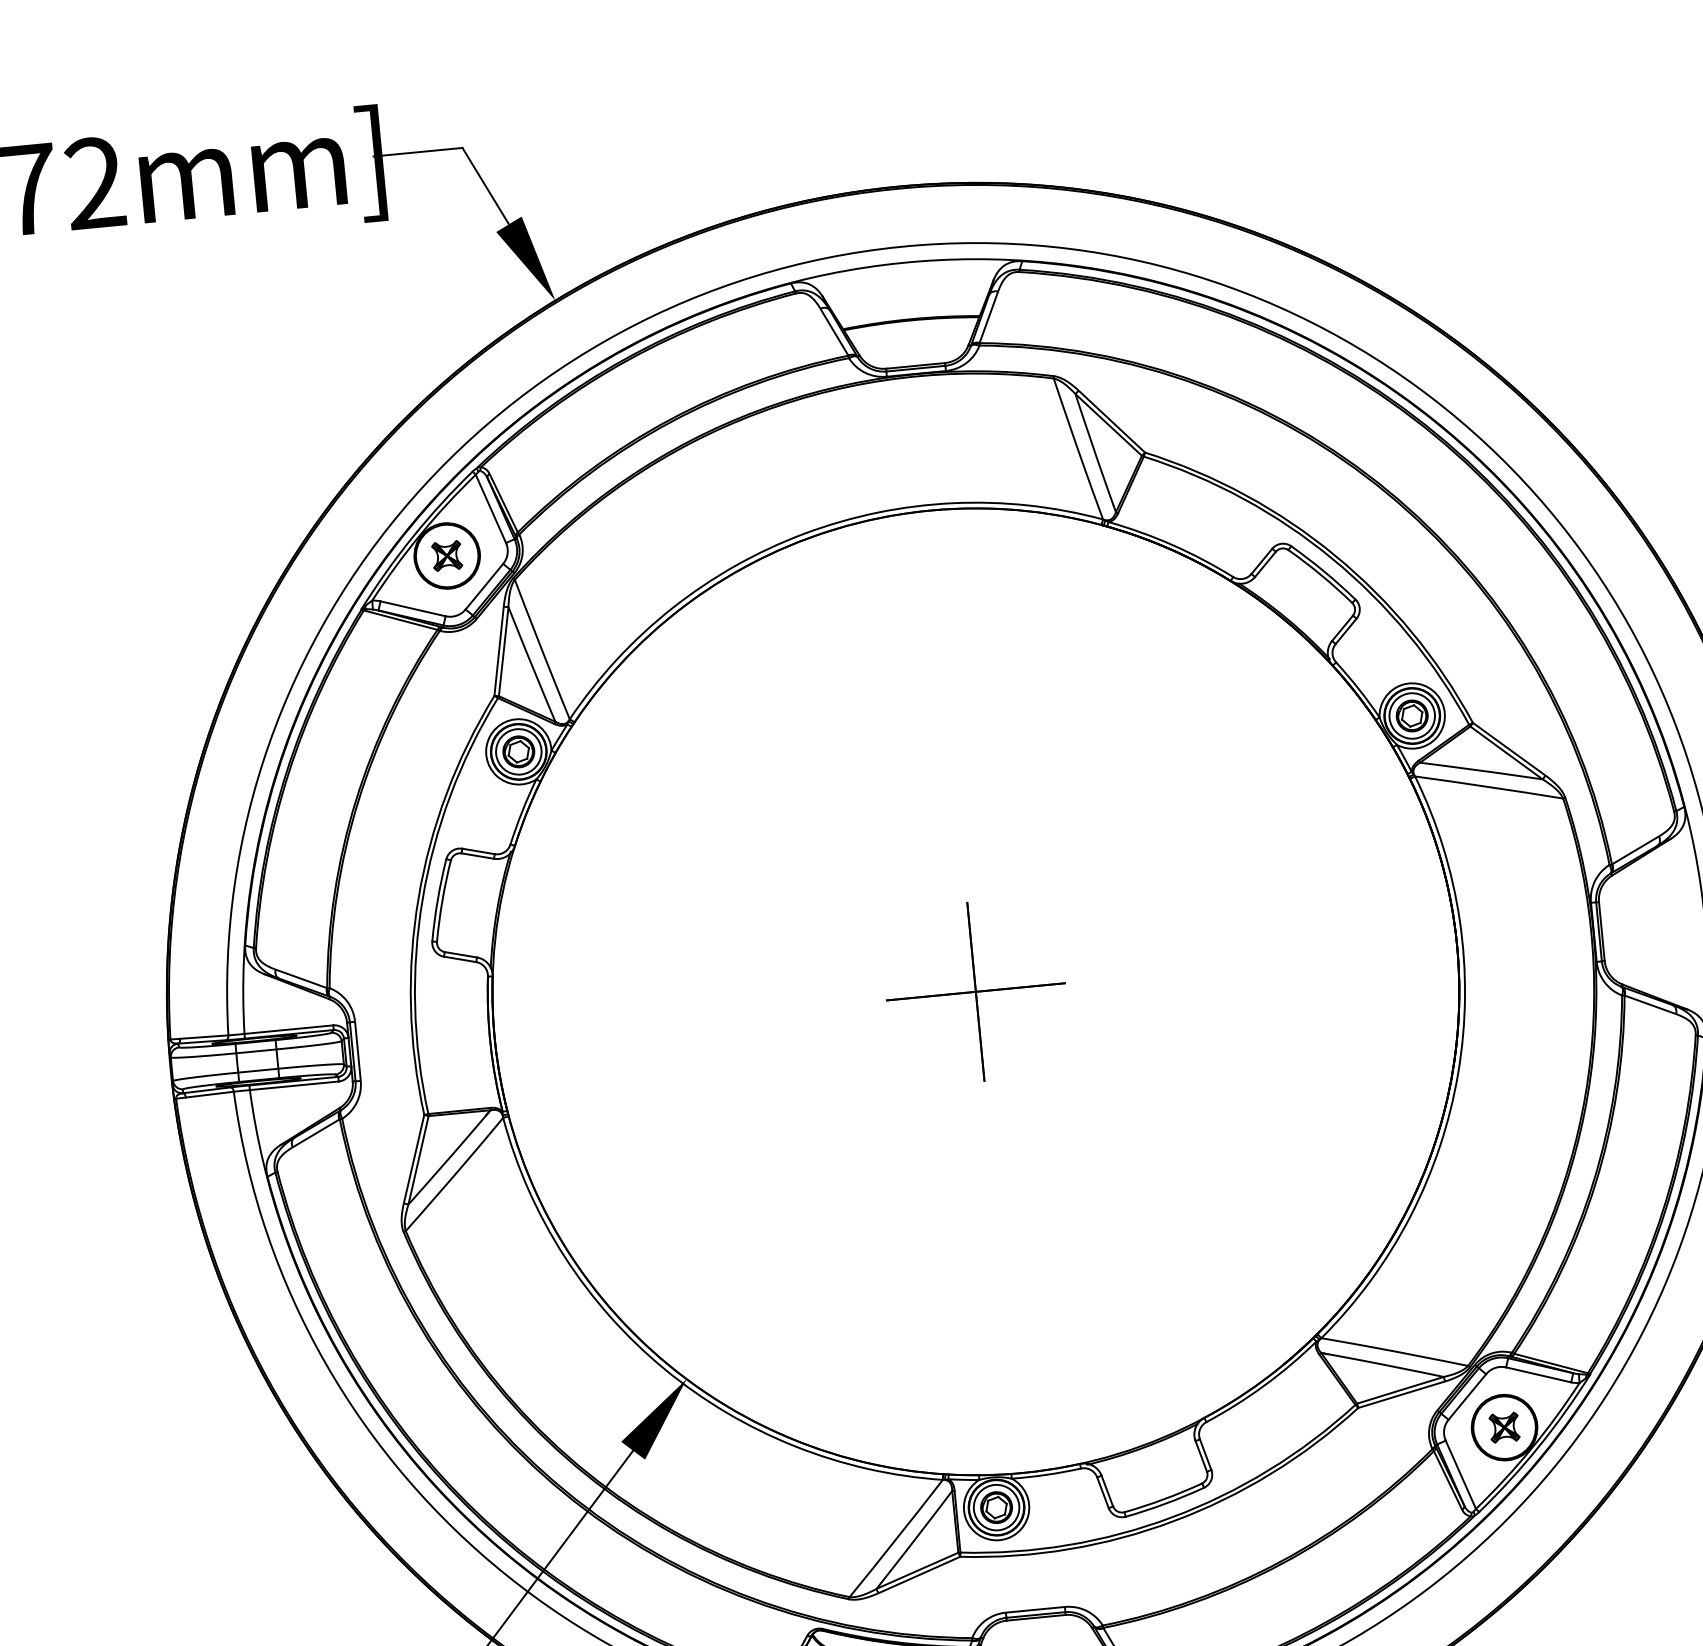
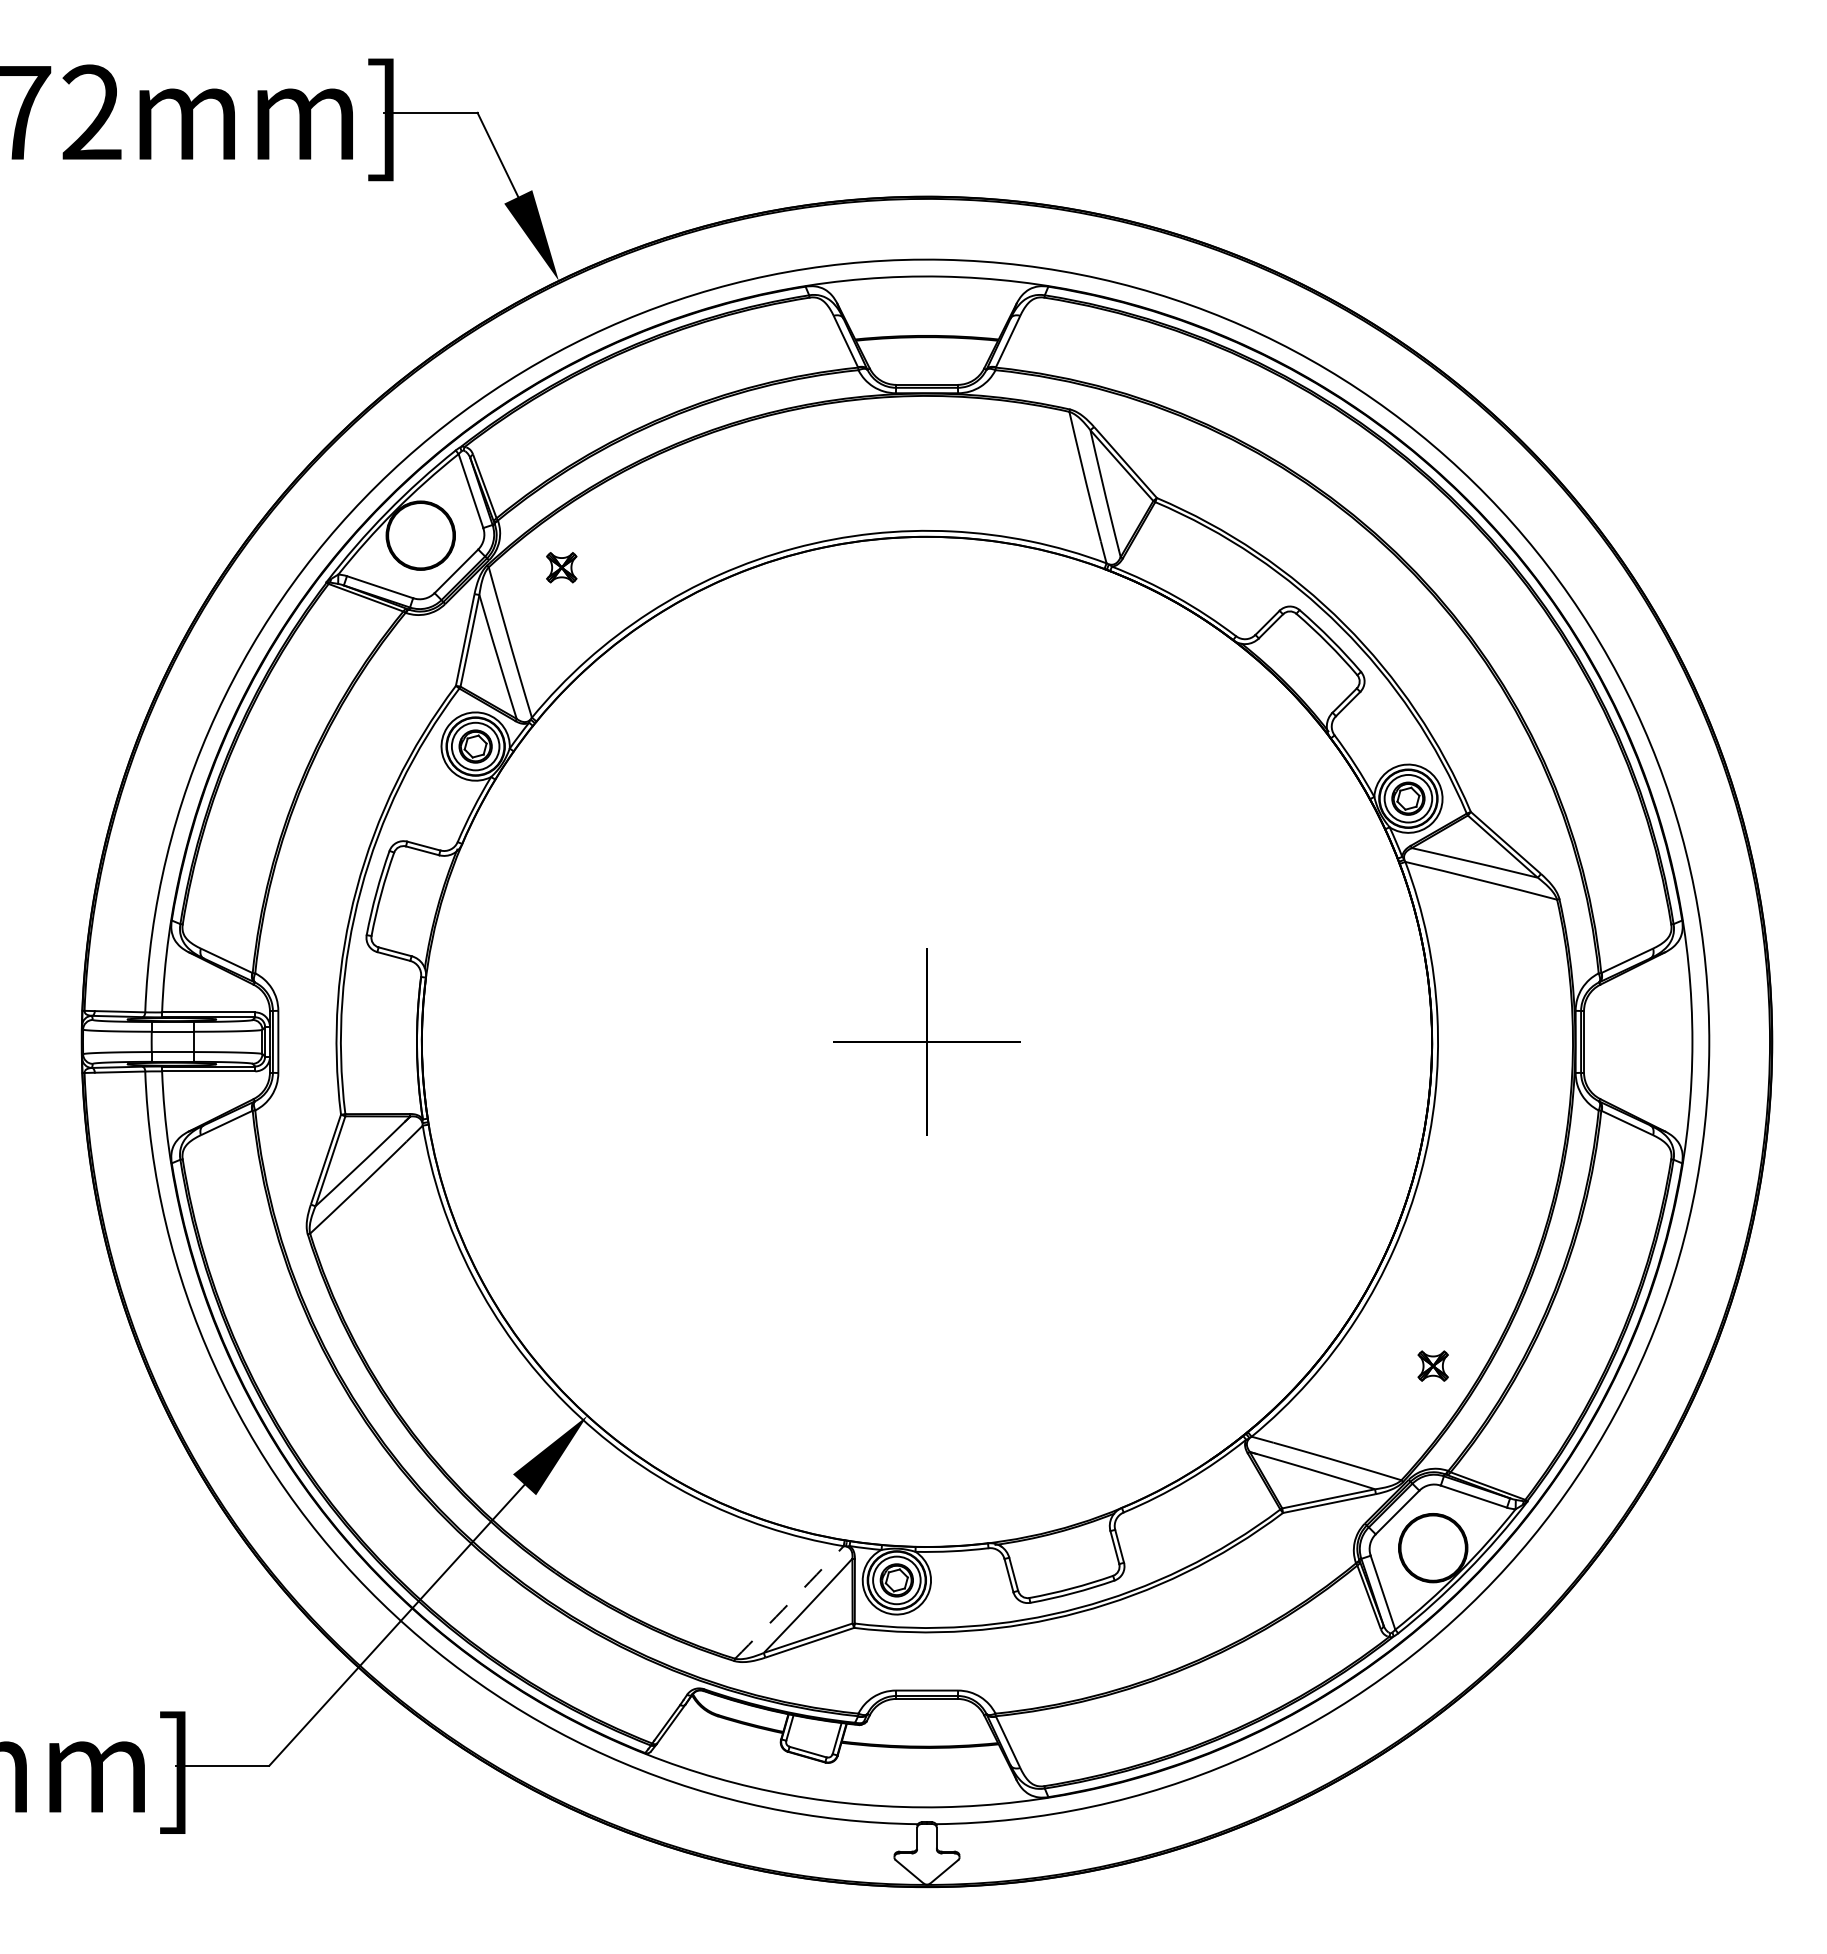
part: (446, 555) -> (561, 567), moved
part: (1503, 1427) -> (1432, 1365), moved
arc: (896, 1538) -> (789, 1602), solid -> dashed

